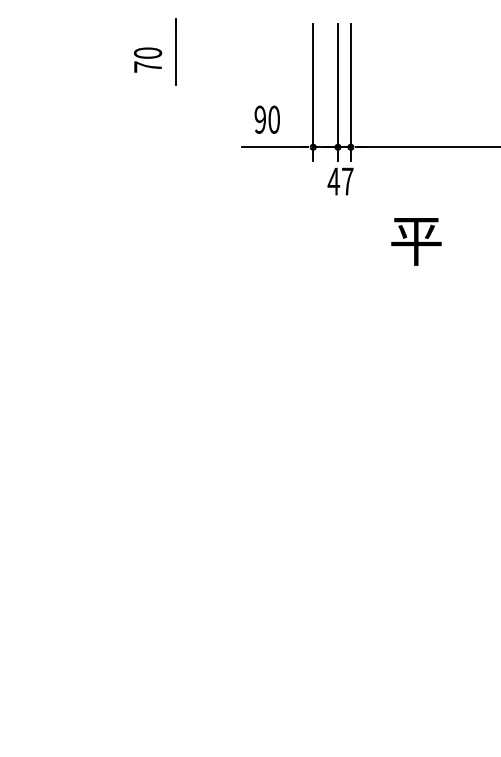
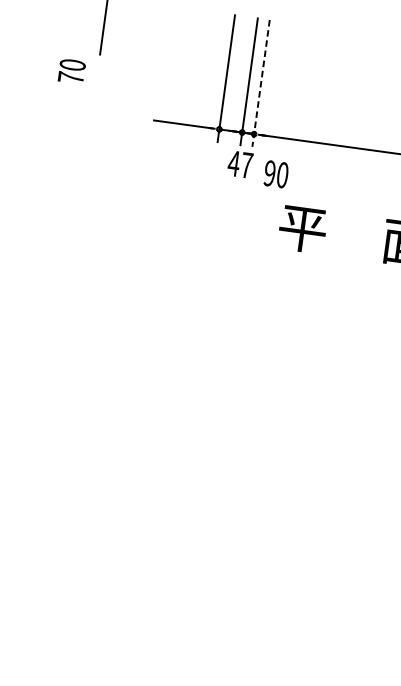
text: (147, 59) -> (71, 70), moved
line: (350, 92) -> (260, 83), solid -> dashed
text: (266, 119) -> (275, 174), moved

